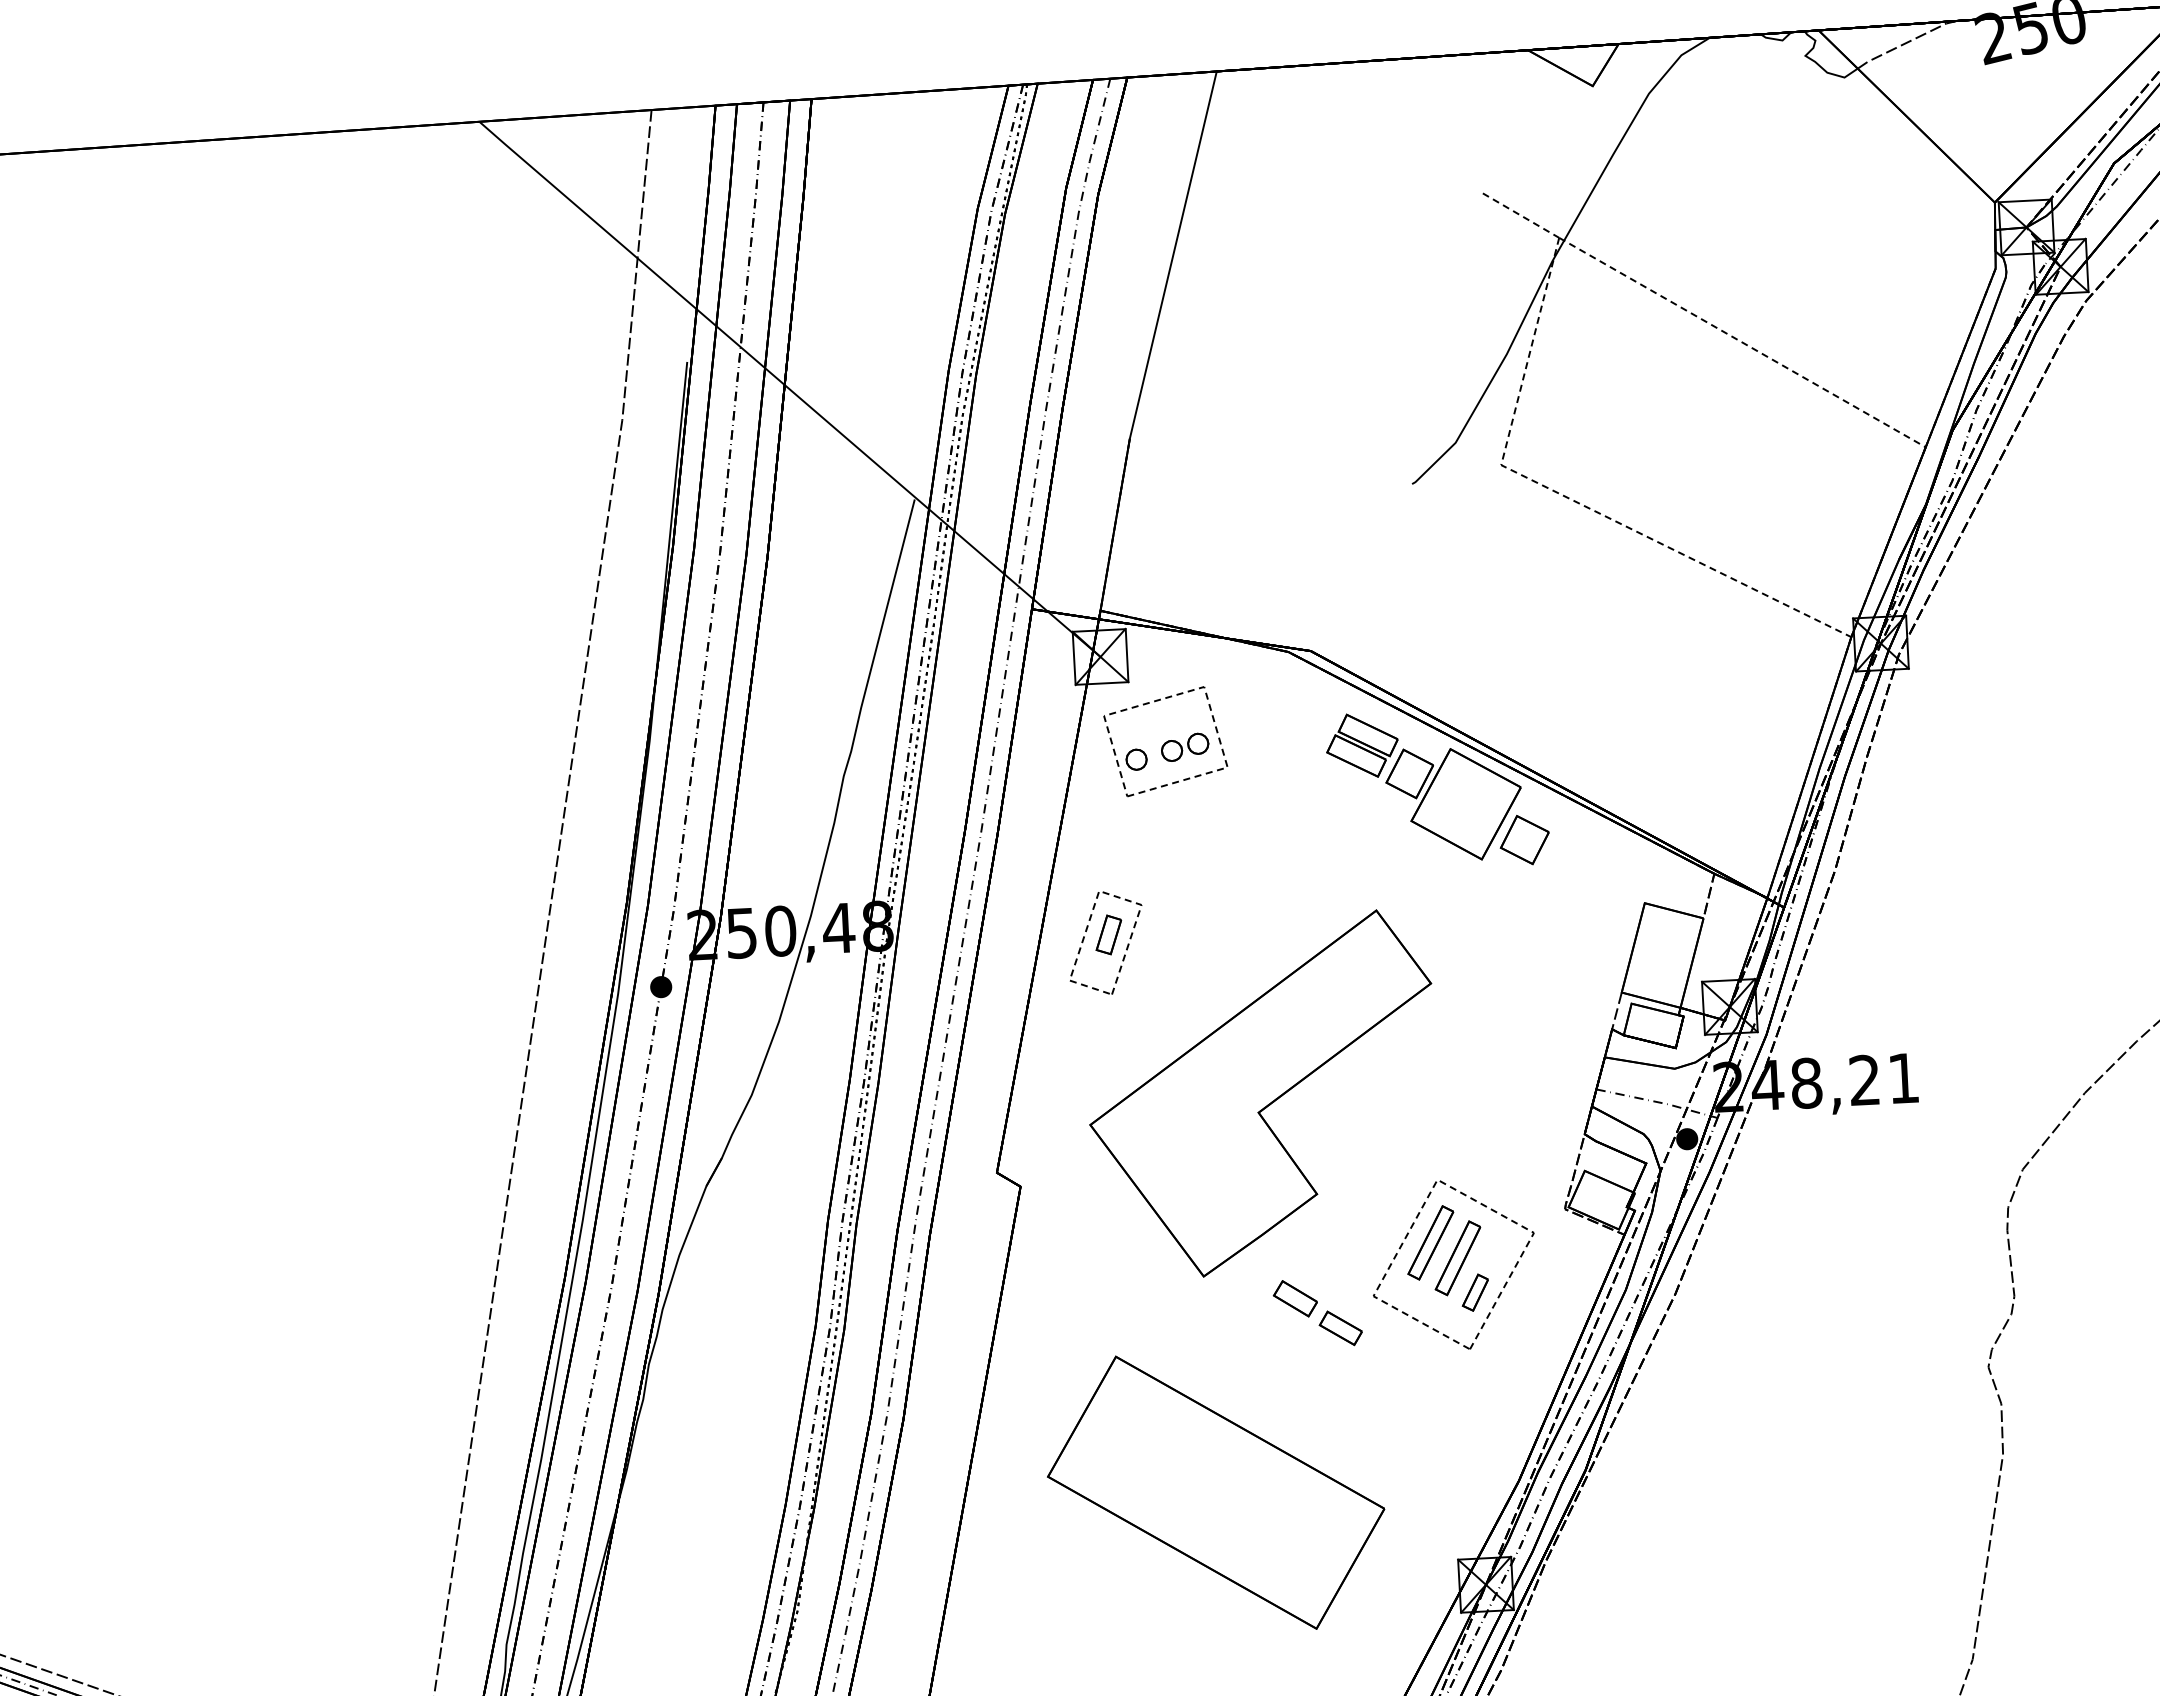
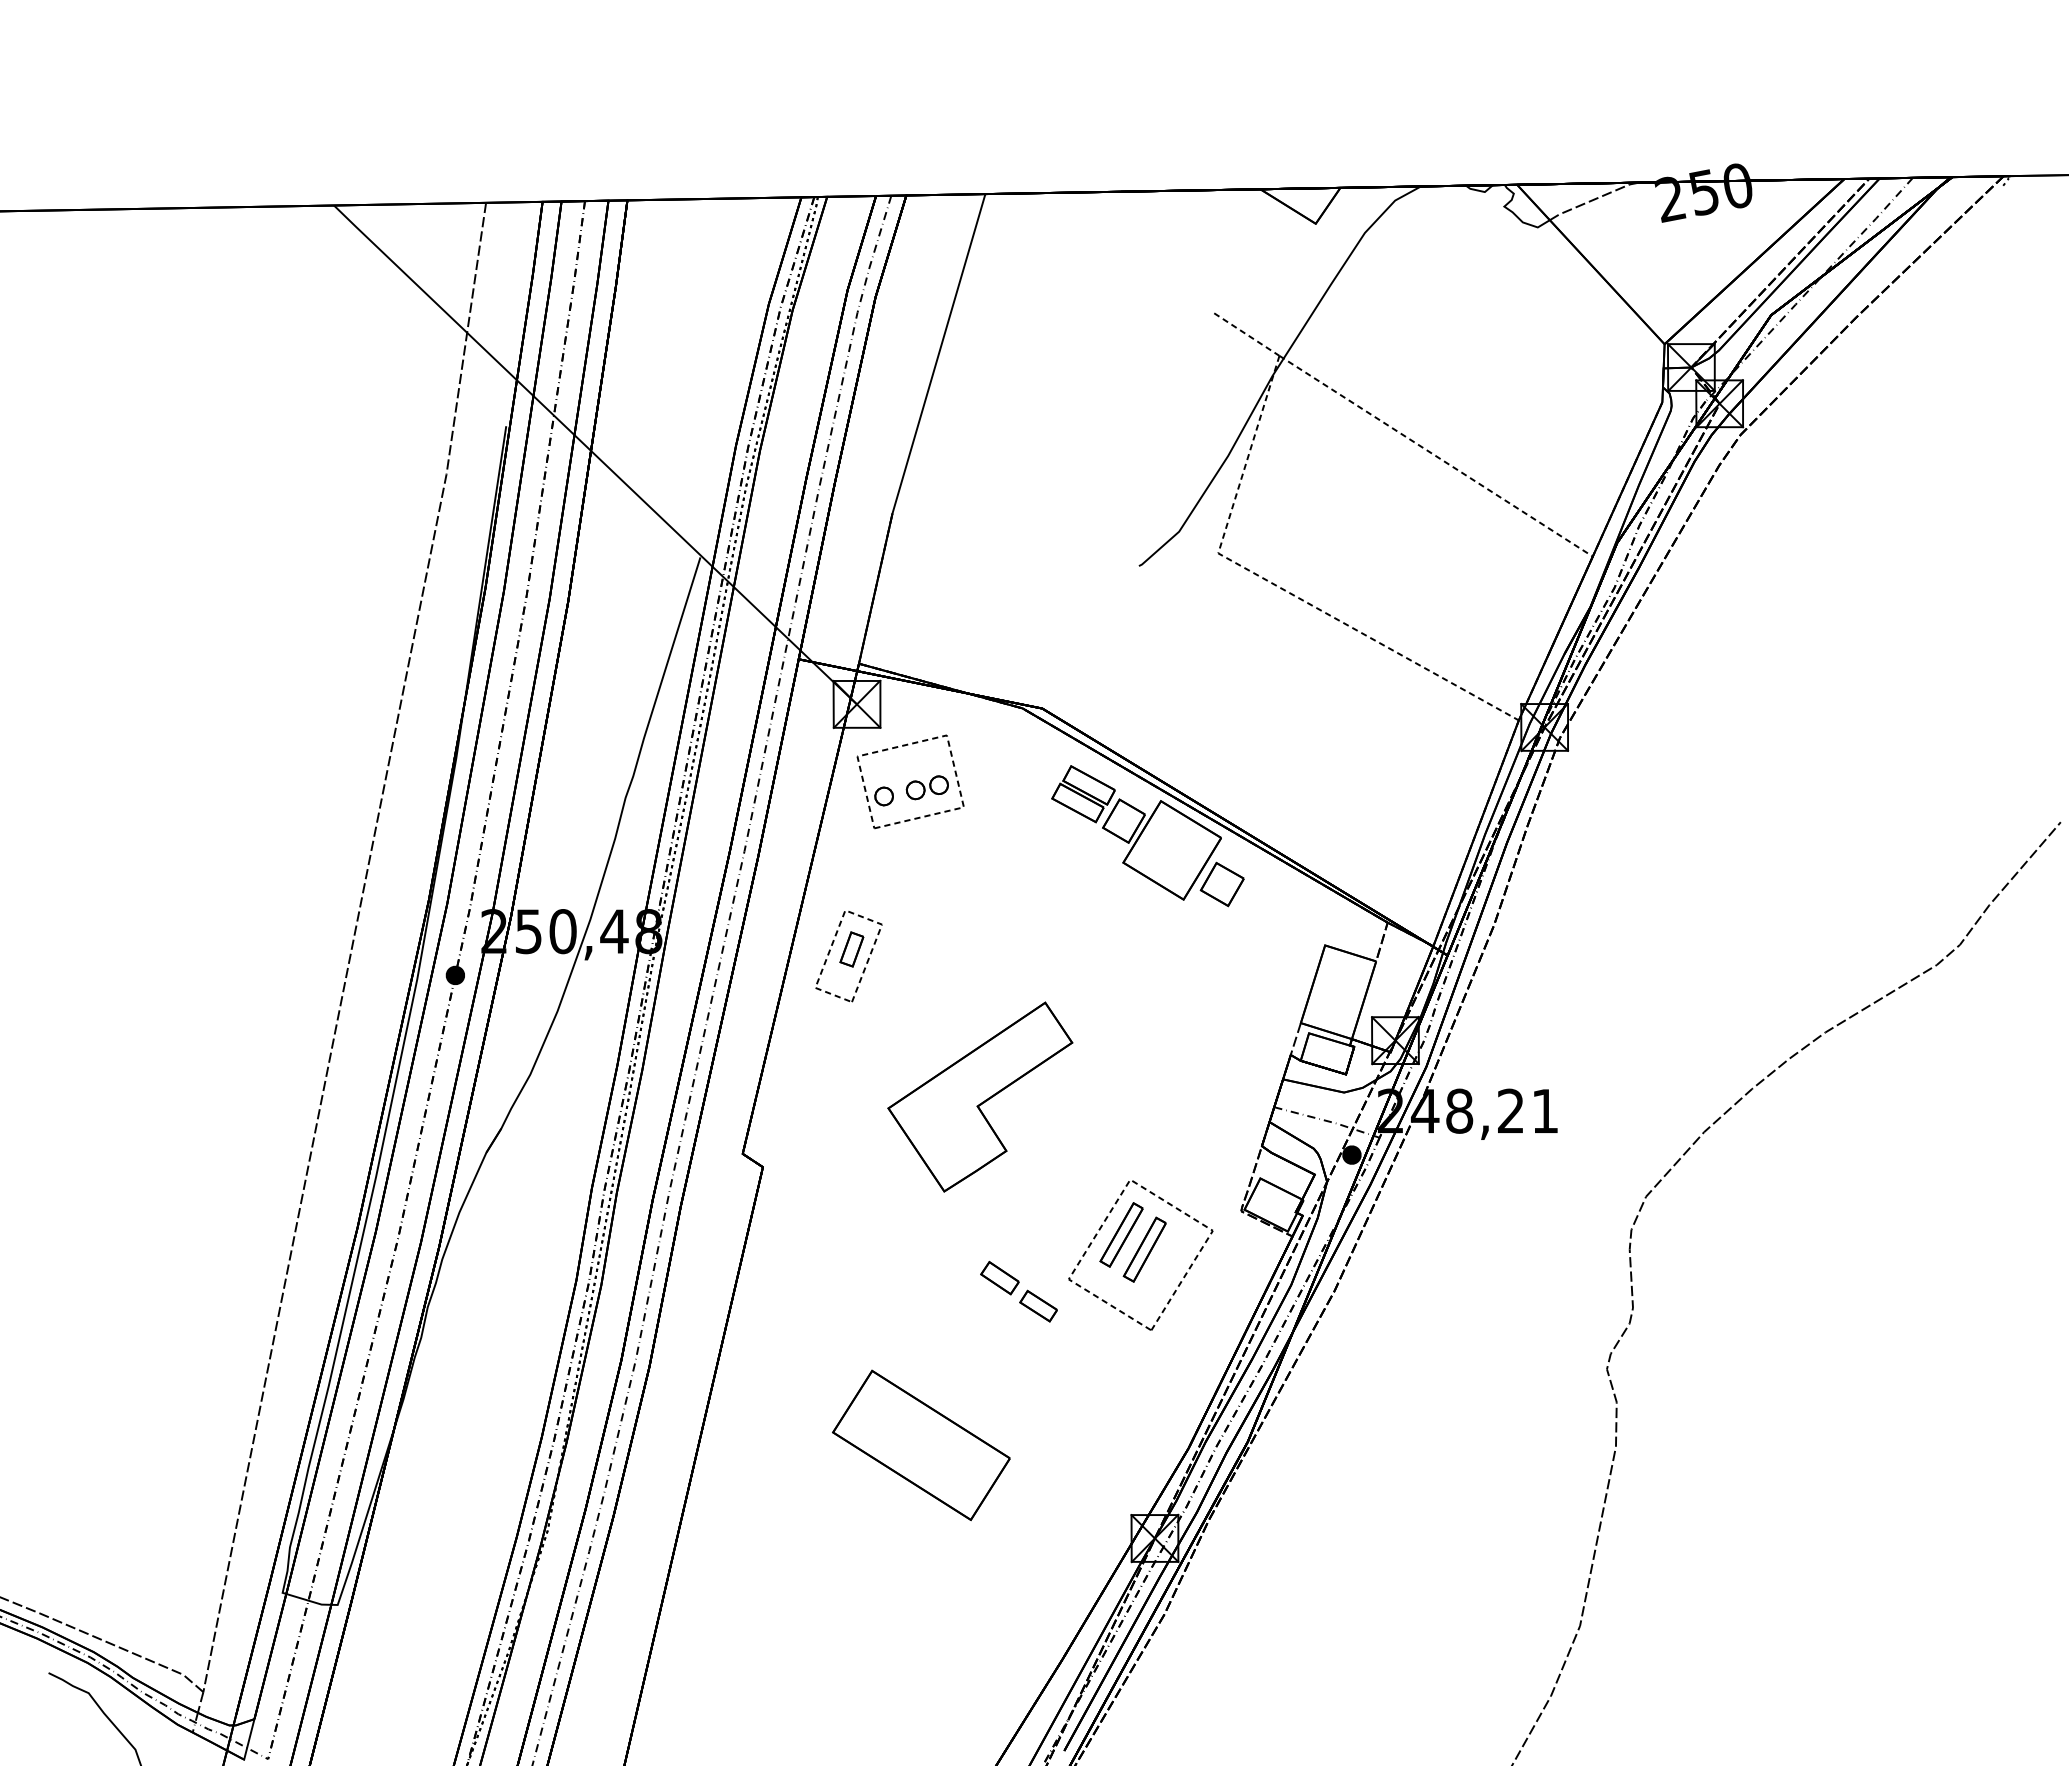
part: (1263, 1094) -> (980, 1096), size x0.6
part: (1475, 1292) -> (1158, 1280), removed
part: (1216, 1492) -> (921, 1445), size x0.6

